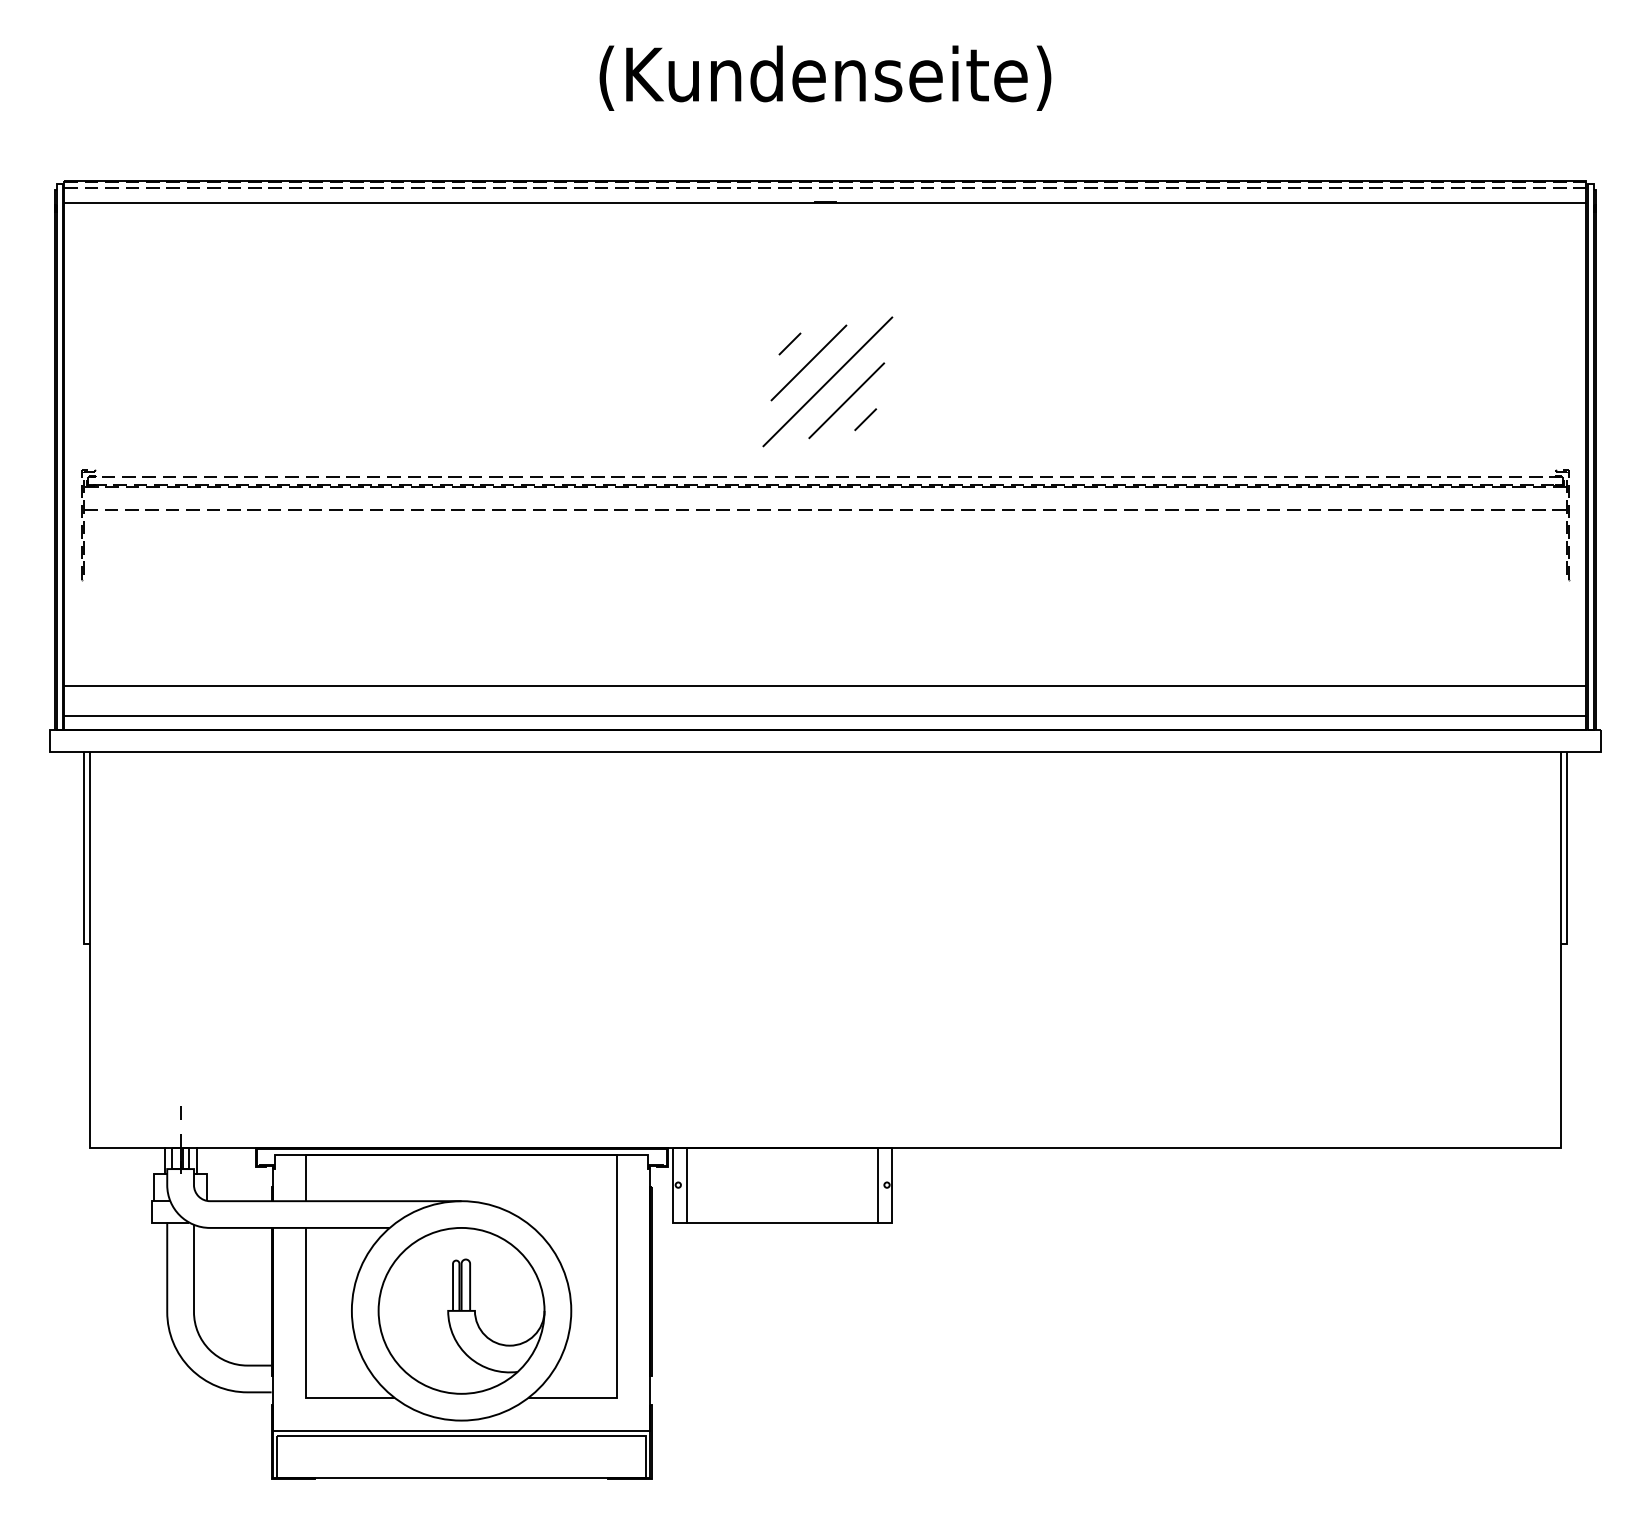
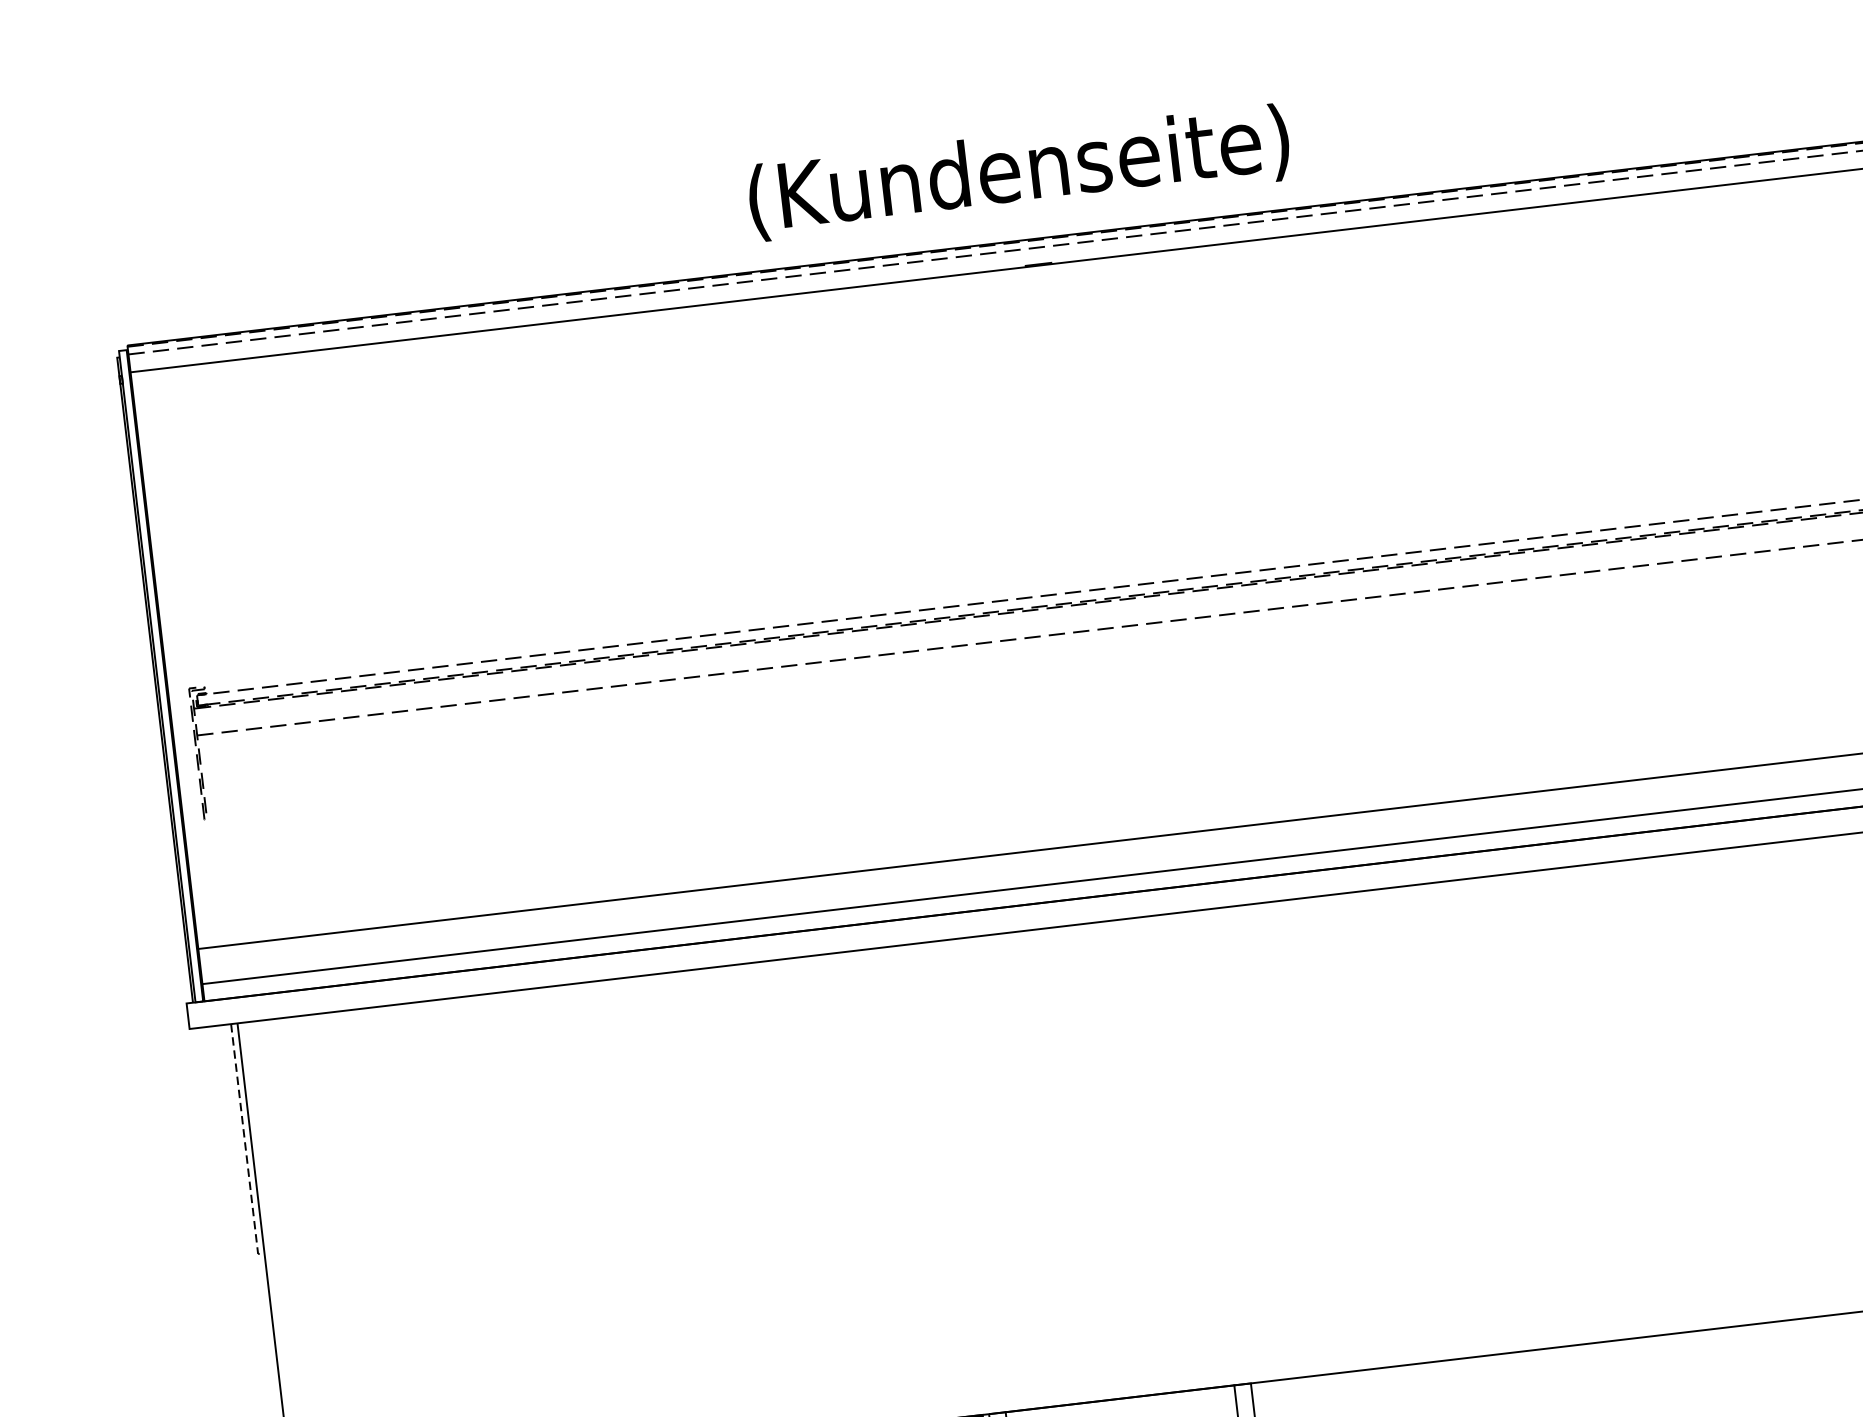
text: (825, 77) -> (1019, 171), moved
part: (827, 381) -> (1066, 478), removed
line: (84, 851) -> (245, 1143), solid -> dashed

